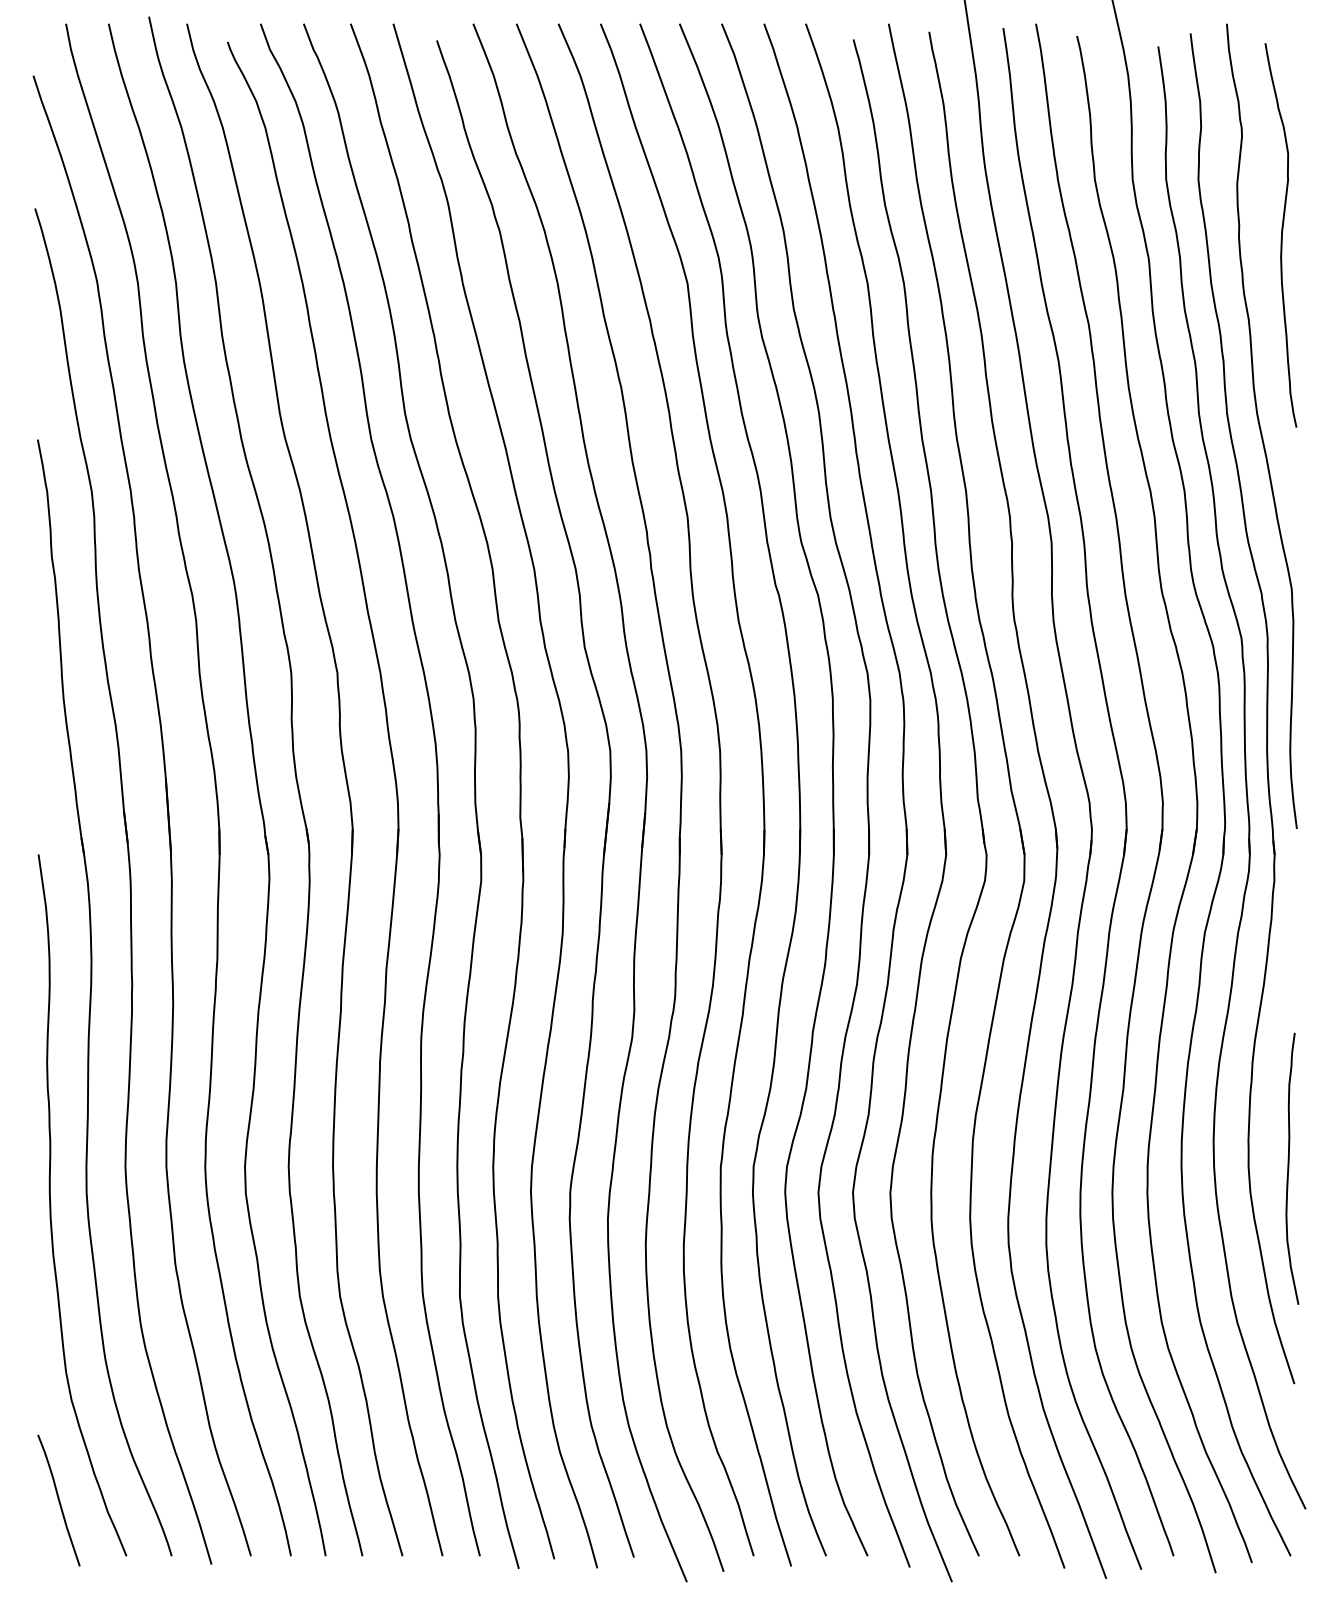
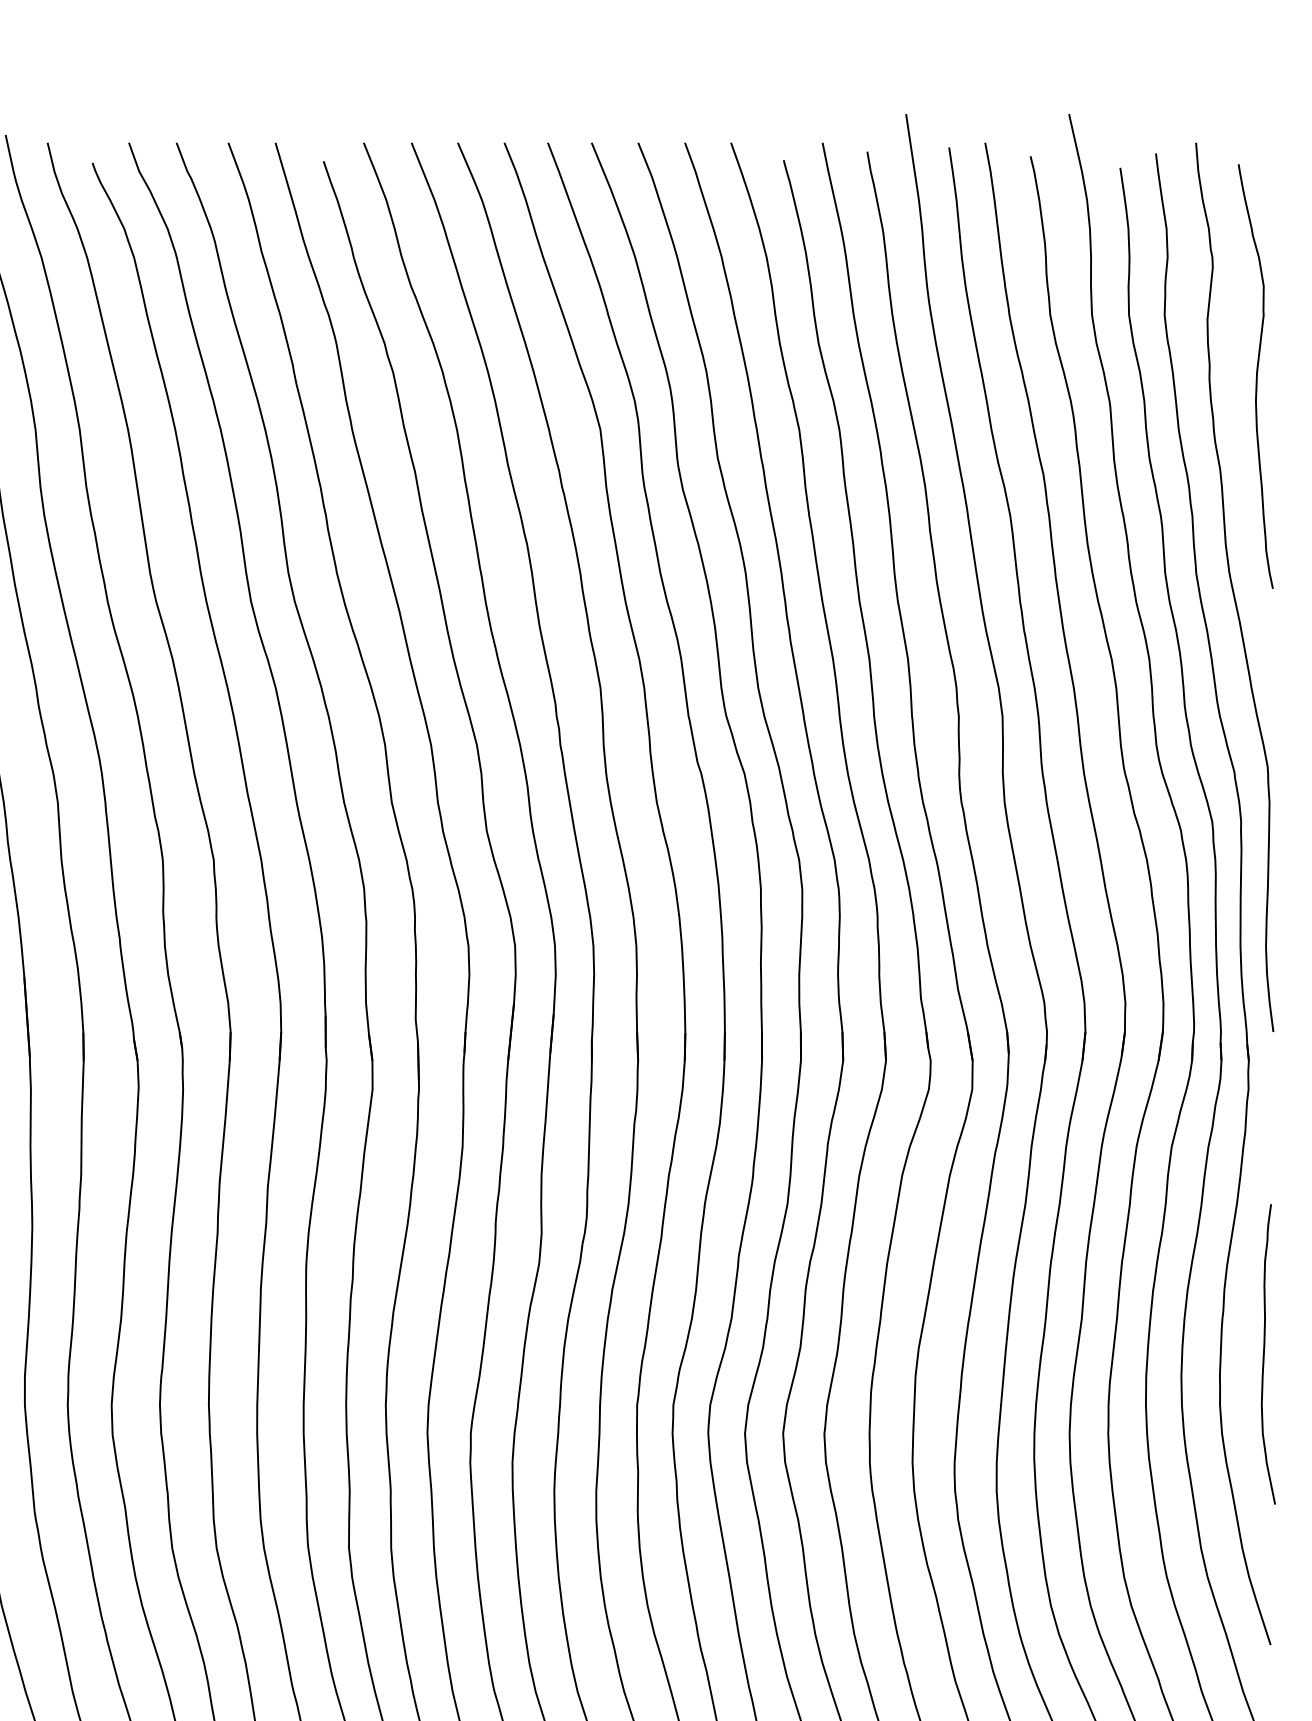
curve: (1289, 1168) -> (1265, 1354), moved

